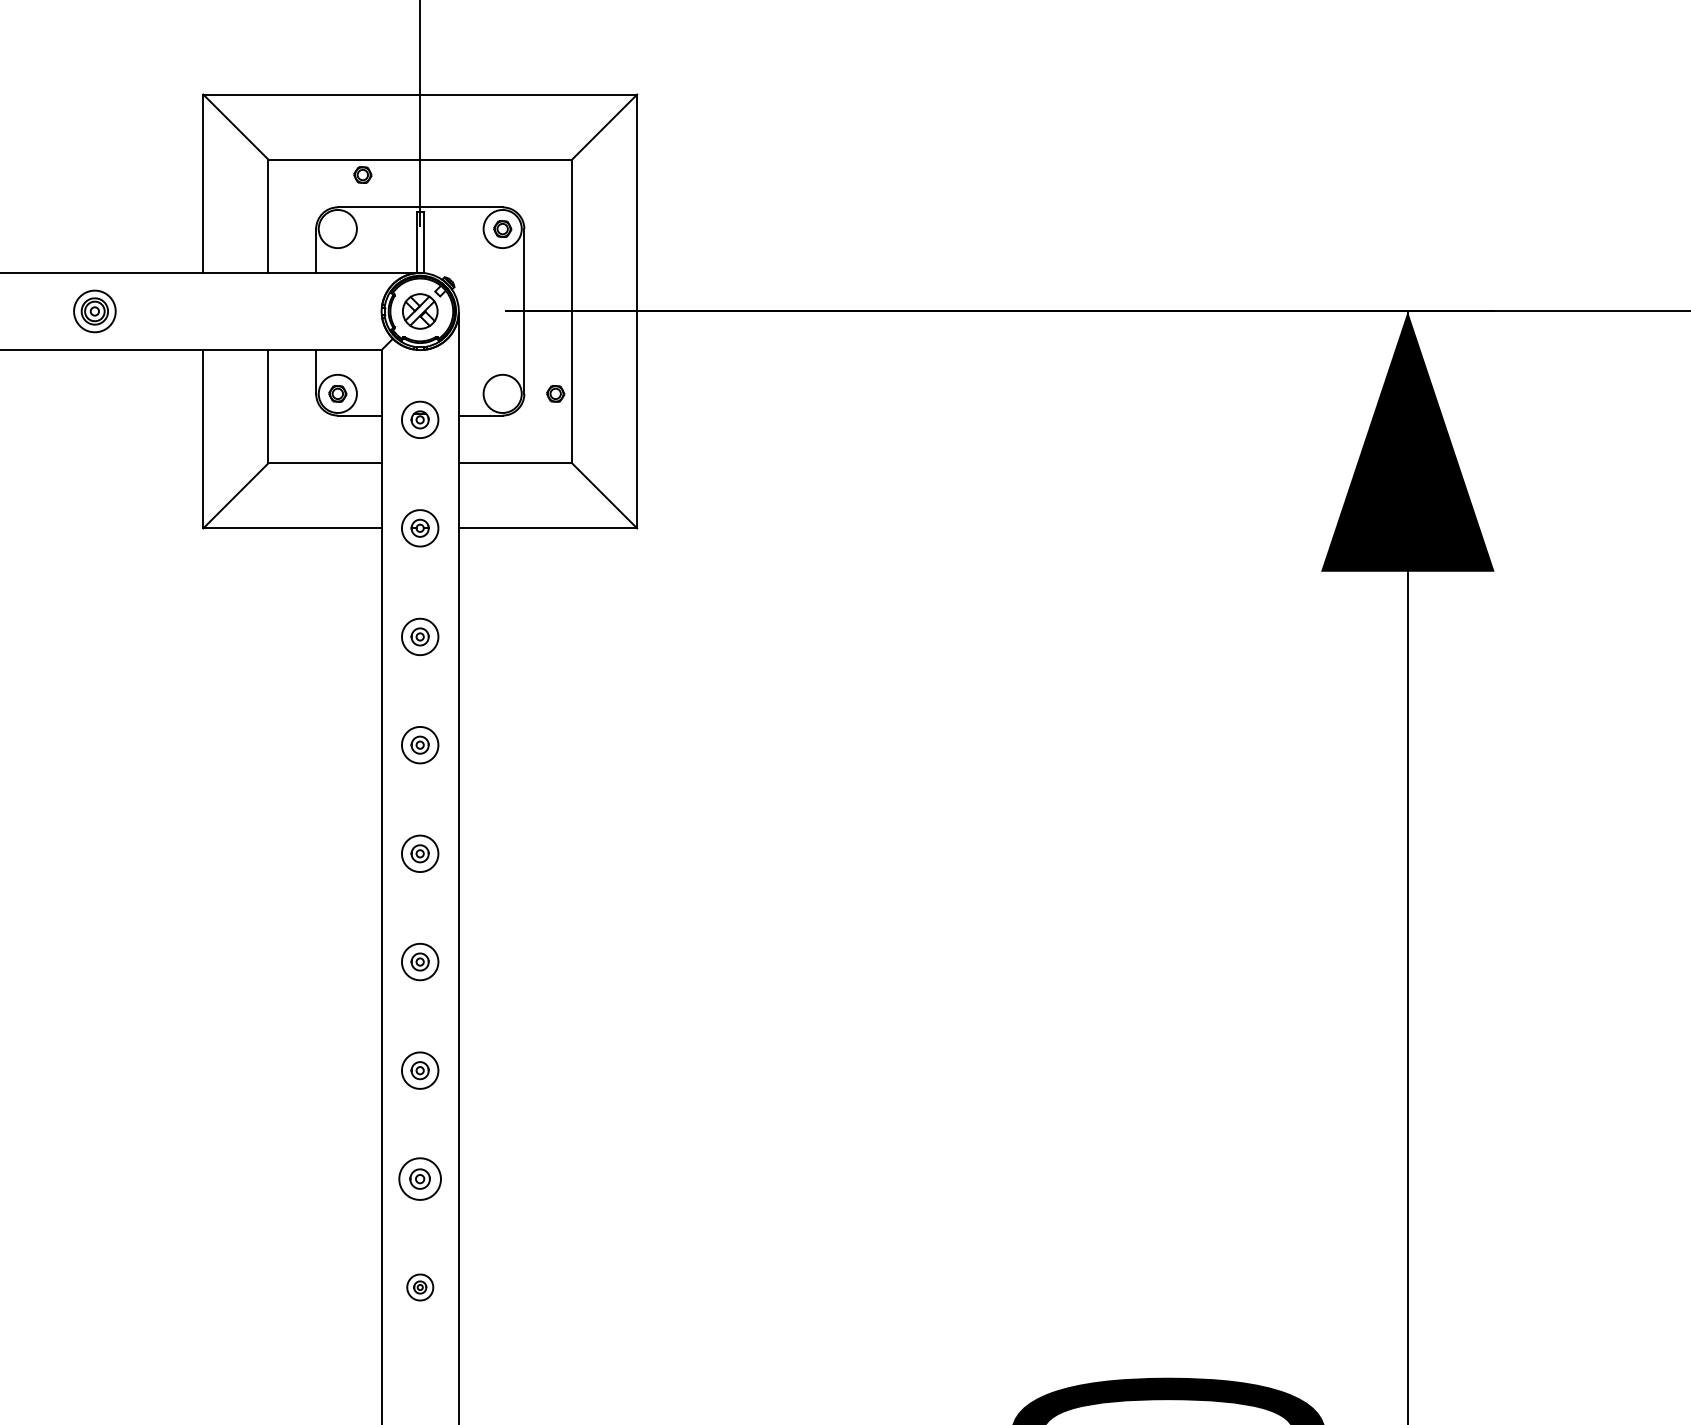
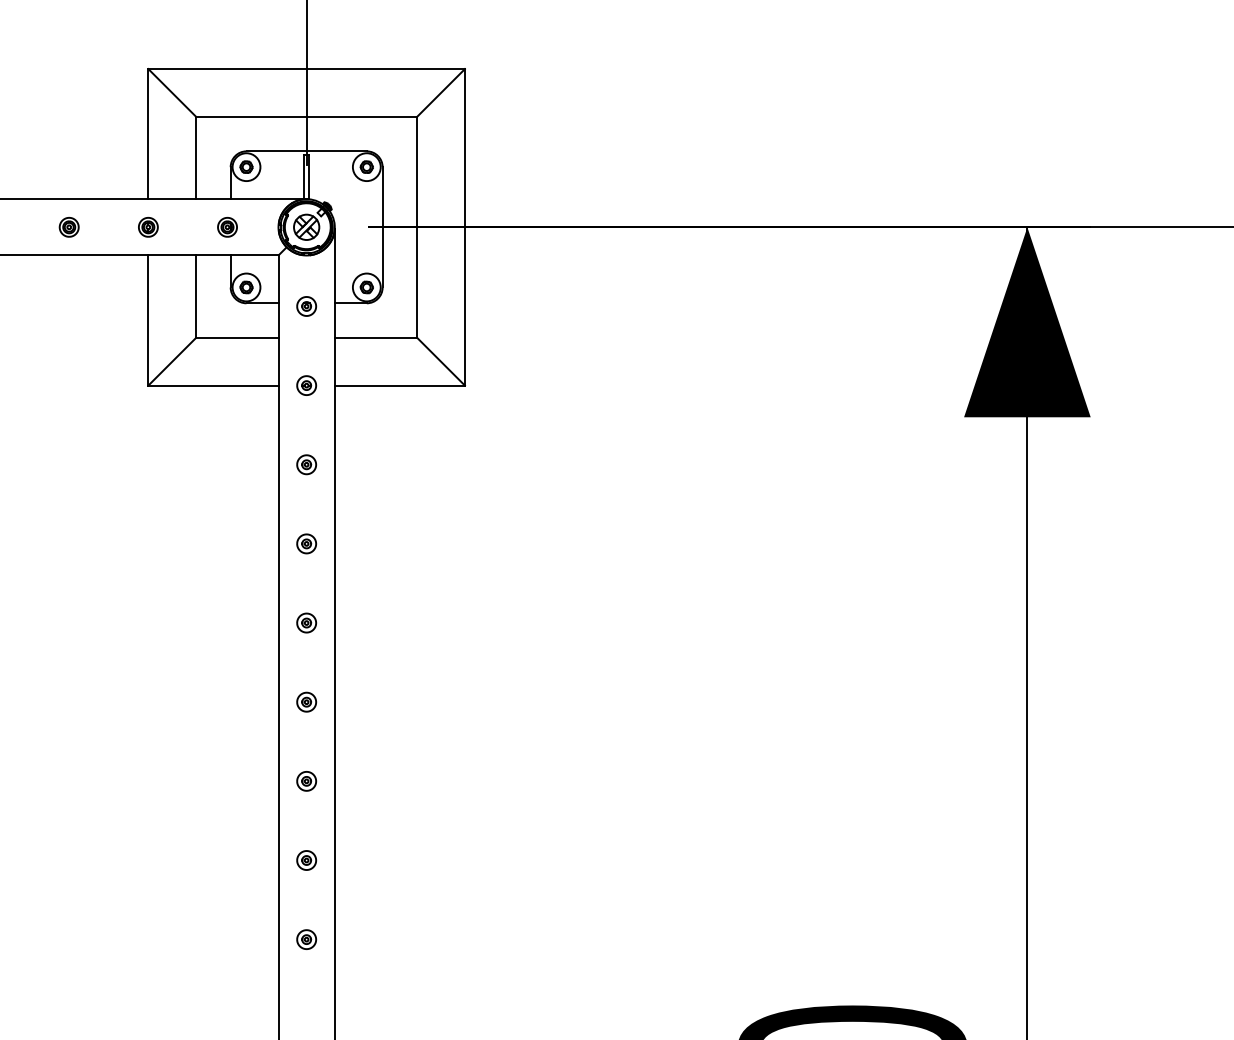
part: (362, 174) -> (246, 166), moved
part: (94, 311) -> (68, 227), size x0.62
part: (203, 311) -> (148, 227), added
part: (311, 311) -> (227, 227), added
part: (555, 393) -> (366, 287), moved
part: (420, 419) -> (306, 306), size x0.71
part: (420, 528) -> (306, 385), size x0.71
part: (420, 636) -> (306, 464), size x0.71
part: (420, 745) -> (306, 544), size x0.71
part: (420, 853) -> (306, 622), size x0.71
part: (420, 962) -> (306, 702), size x0.71
part: (420, 1070) -> (306, 781), size x0.71
part: (420, 1178) -> (306, 860), size x0.62

